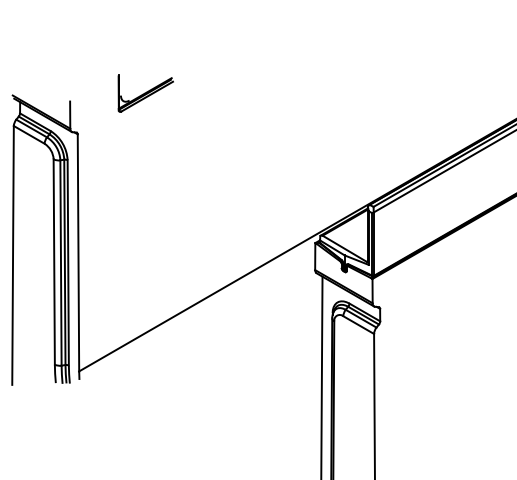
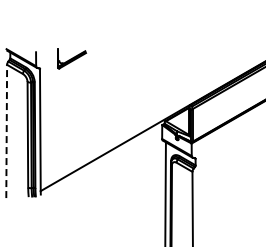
part: (146, 92) -> (72, 58), moved
line: (12, 255) -> (6, 131), solid -> dashed

